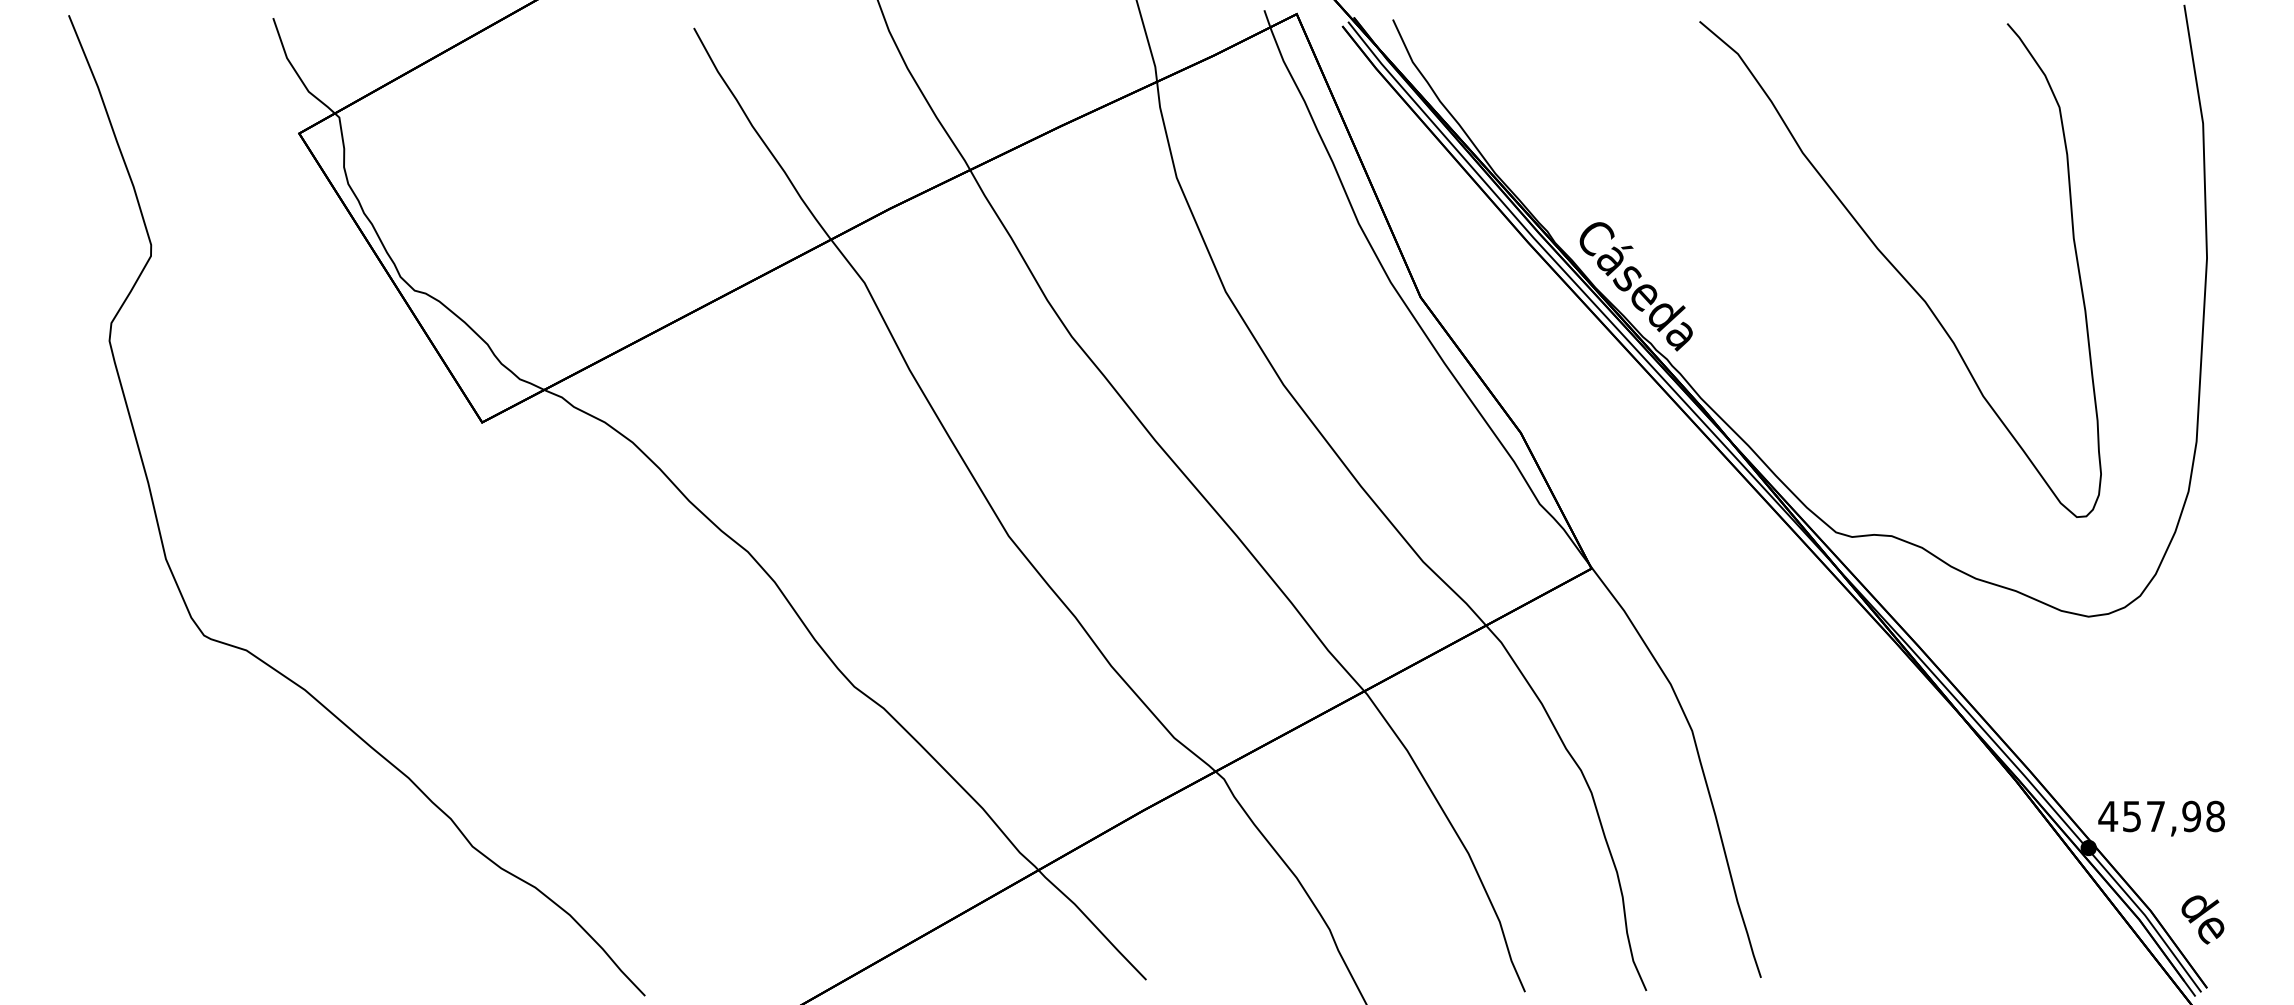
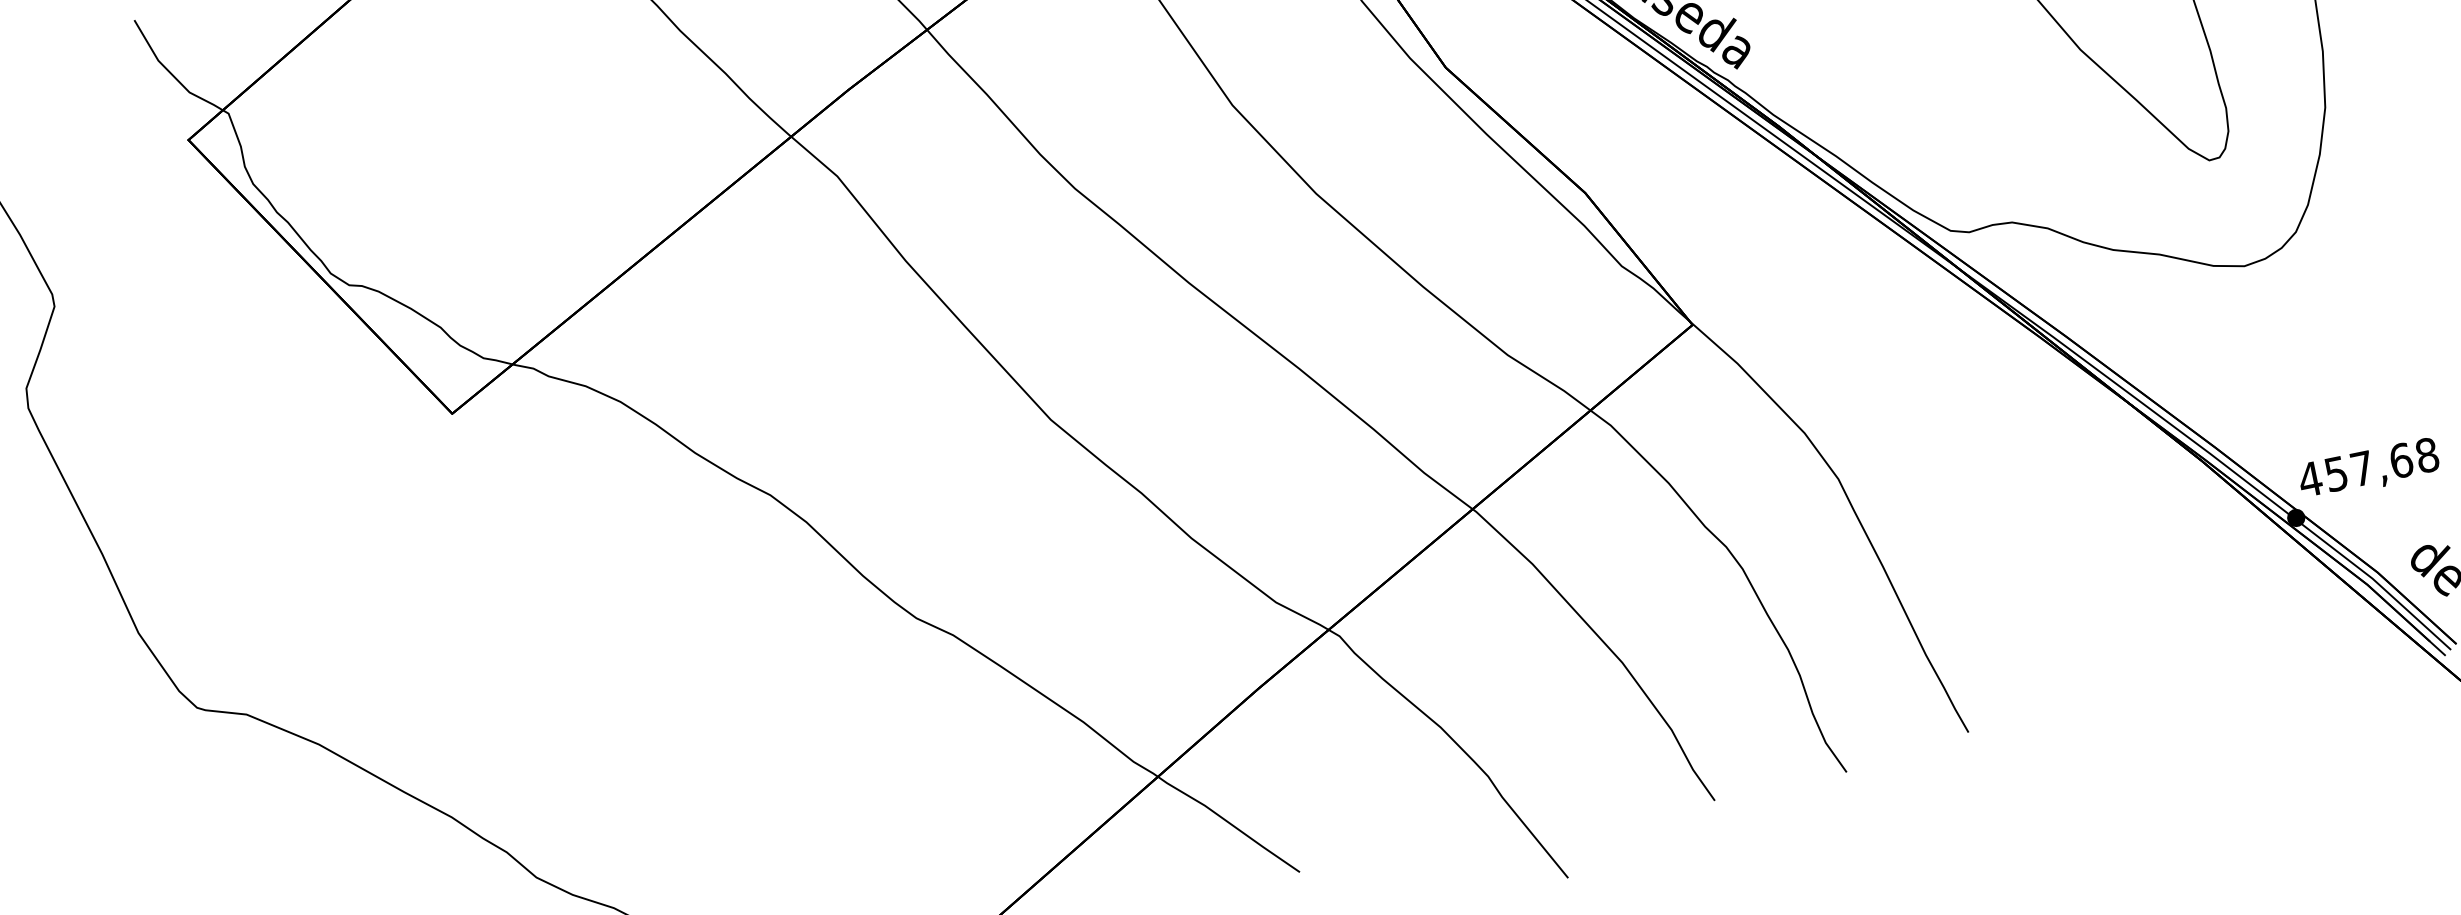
text: (2191, 816) -> (2401, 460), 457,98 -> 457,68

